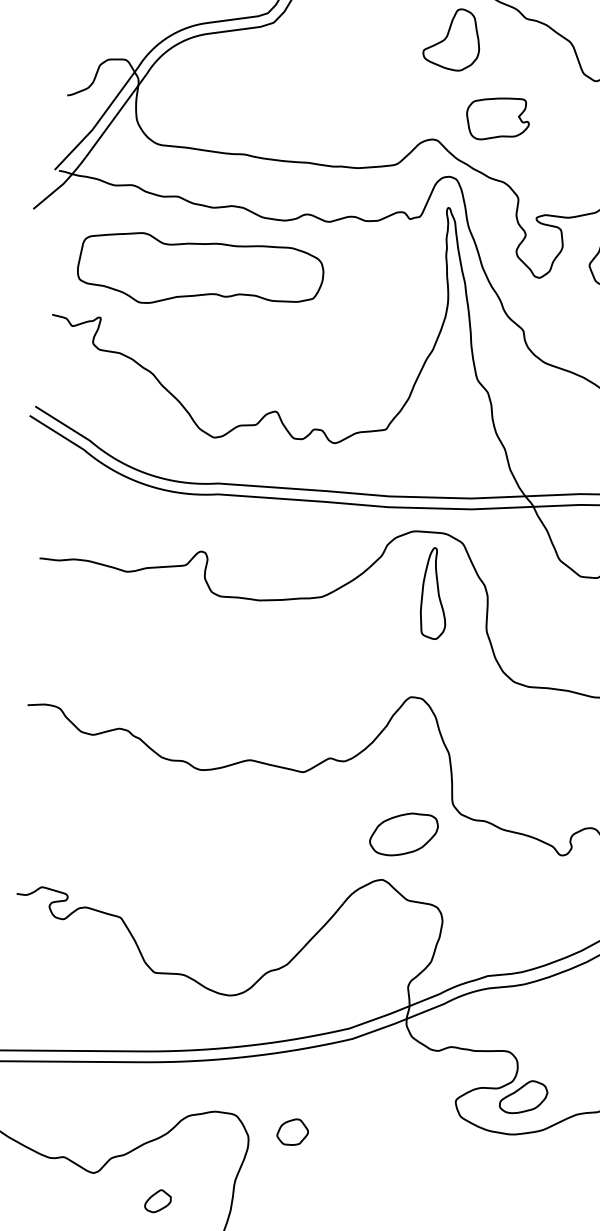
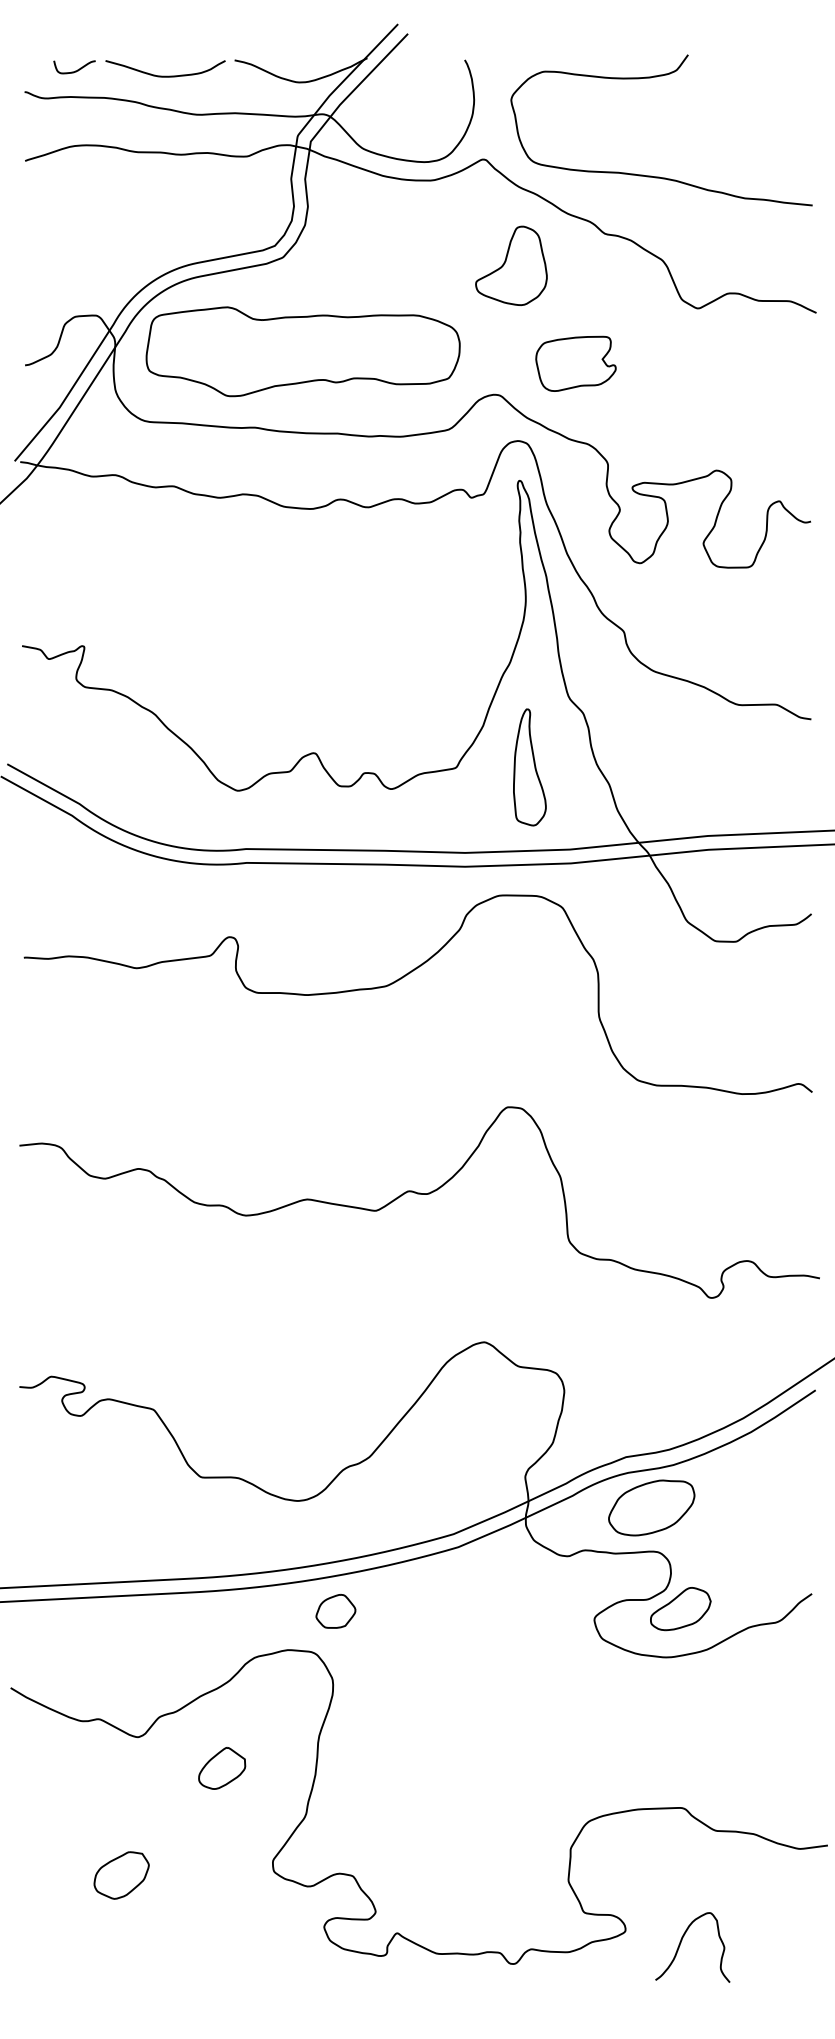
part: (200, 271) -> (302, 351), moved
part: (434, 593) -> (529, 767), moved
part: (403, 834) -> (651, 1507), moved
part: (292, 1132) -> (335, 1611), moved
part: (158, 1201) -> (222, 1768), size x1.43

